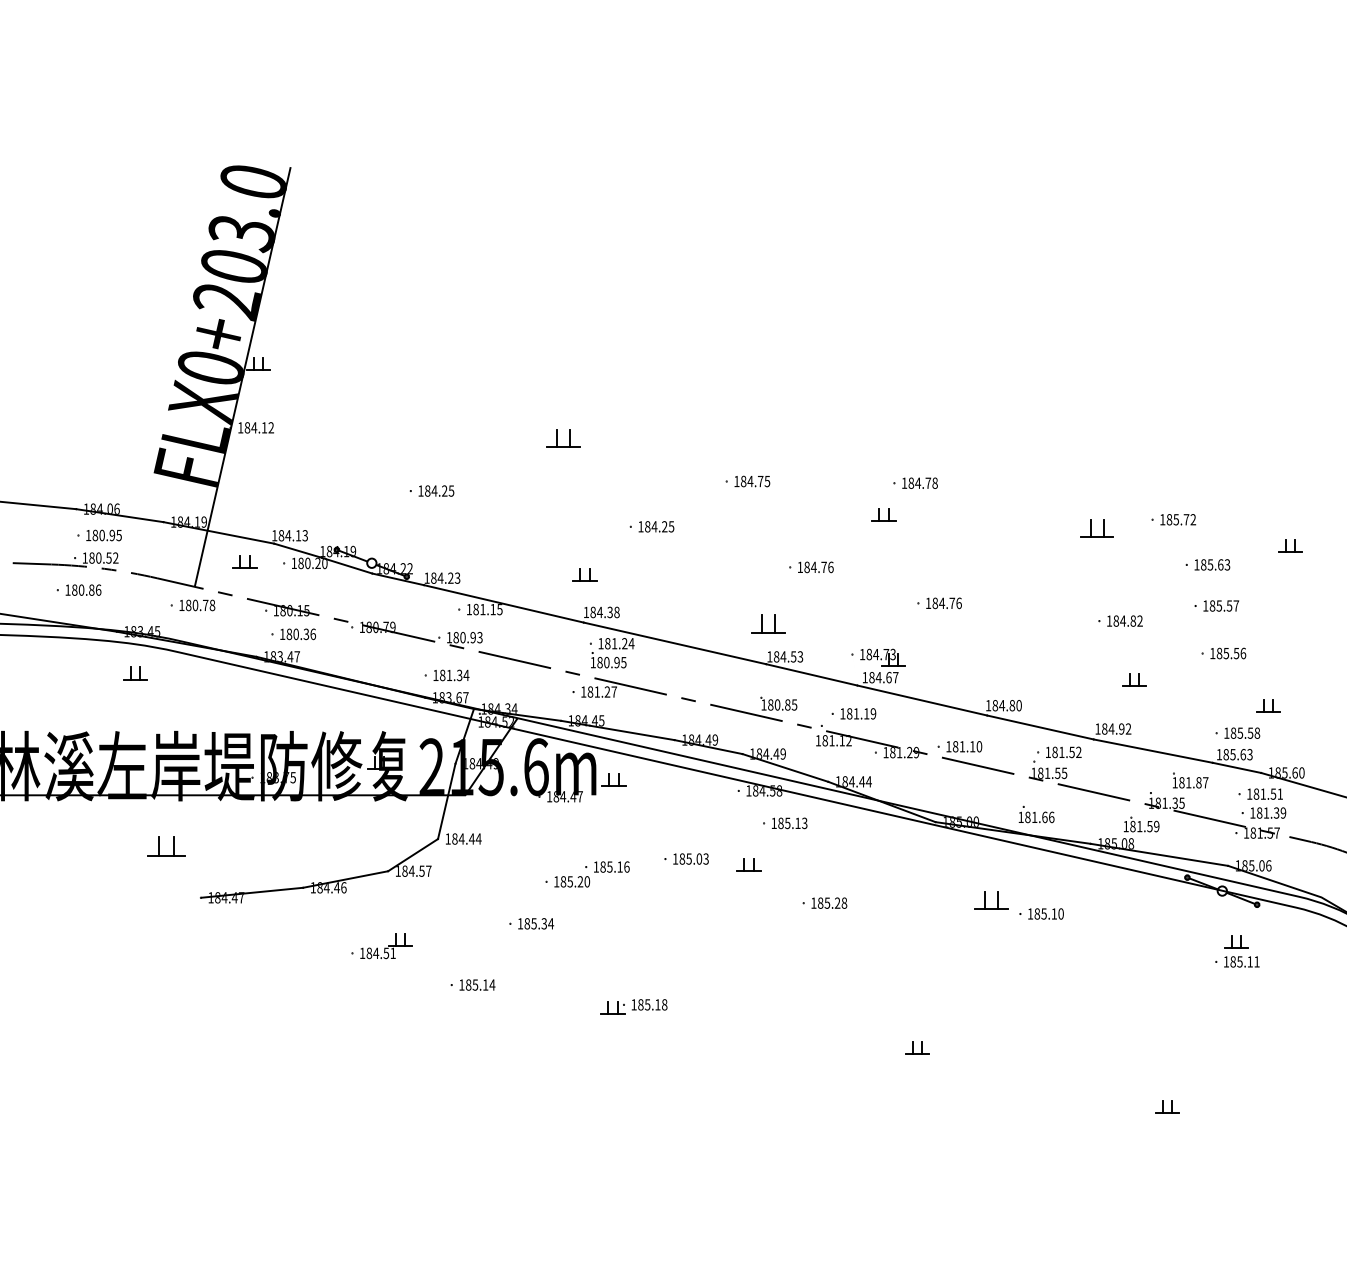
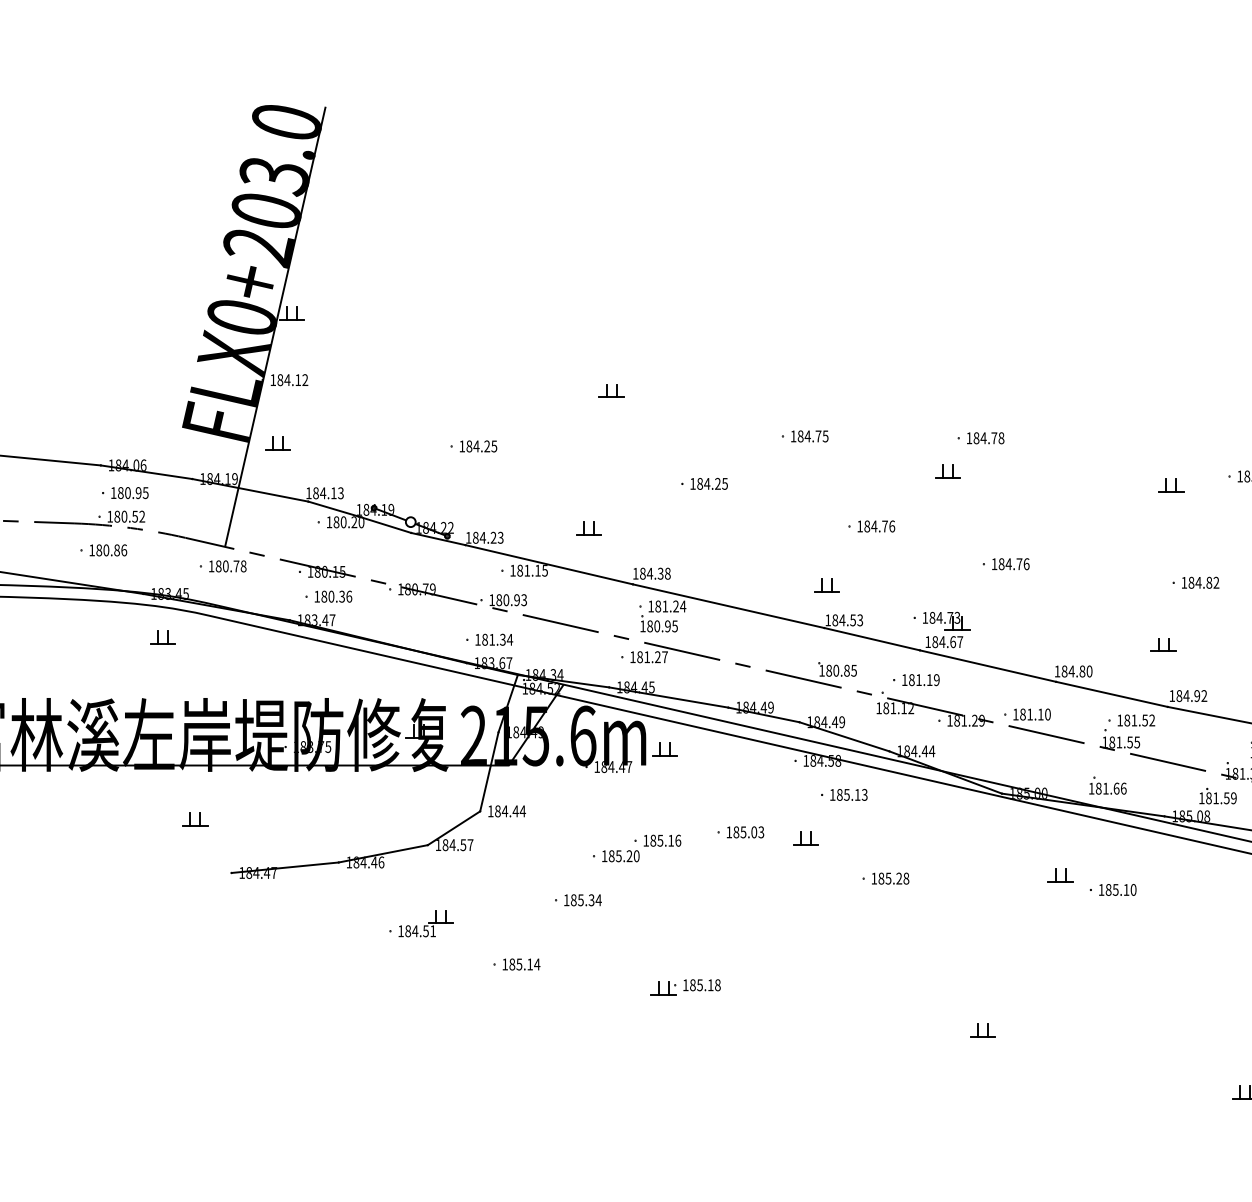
part: (563, 437) -> (611, 390), size x0.71
part: (1096, 528) -> (1170, 485), size x0.71
part: (244, 561) -> (277, 442), moved
part: (584, 574) -> (588, 527), moved
part: (768, 623) -> (826, 585), size x0.71
part: (1134, 679) -> (1163, 644), moved
part: (166, 846) -> (195, 819), size x0.62
part: (991, 899) -> (1060, 874), size x0.71

